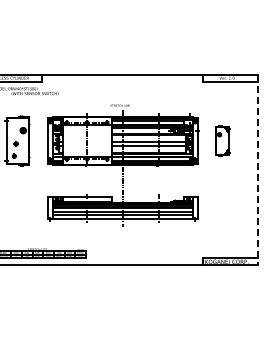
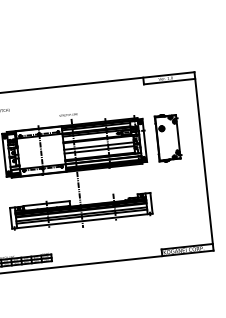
part: (222, 140) -> (167, 137), size x1.67
line: (258, 170) -> (204, 161), dashed -> solid

